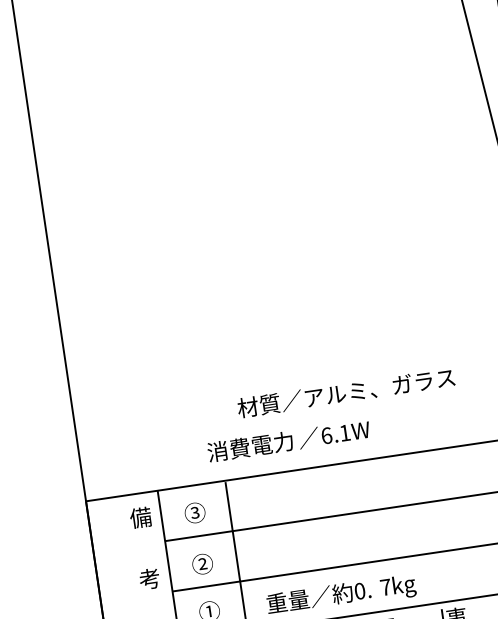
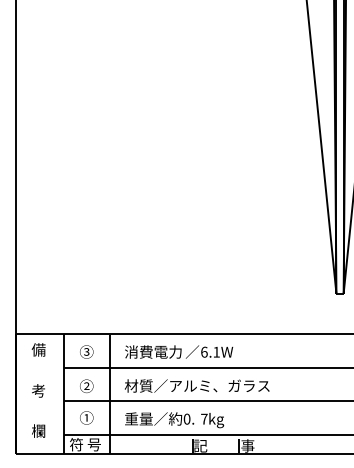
text: (346, 392) -> (197, 385), moved
text: (289, 440) -> (179, 351), moved
part: (140, 517) -> (38, 349), moved
part: (149, 578) -> (38, 390), moved

